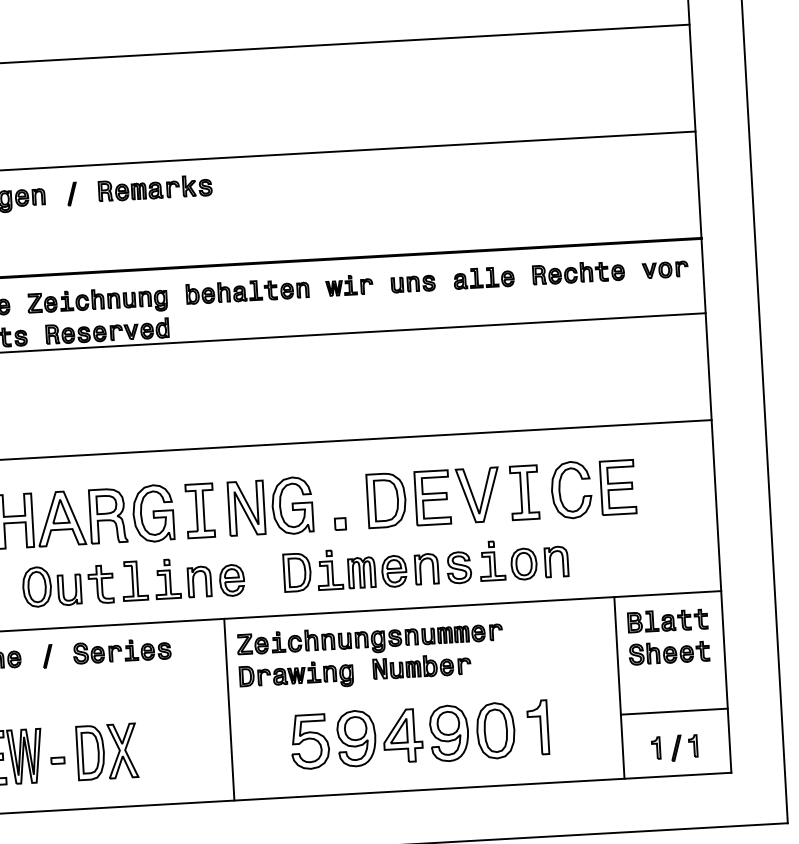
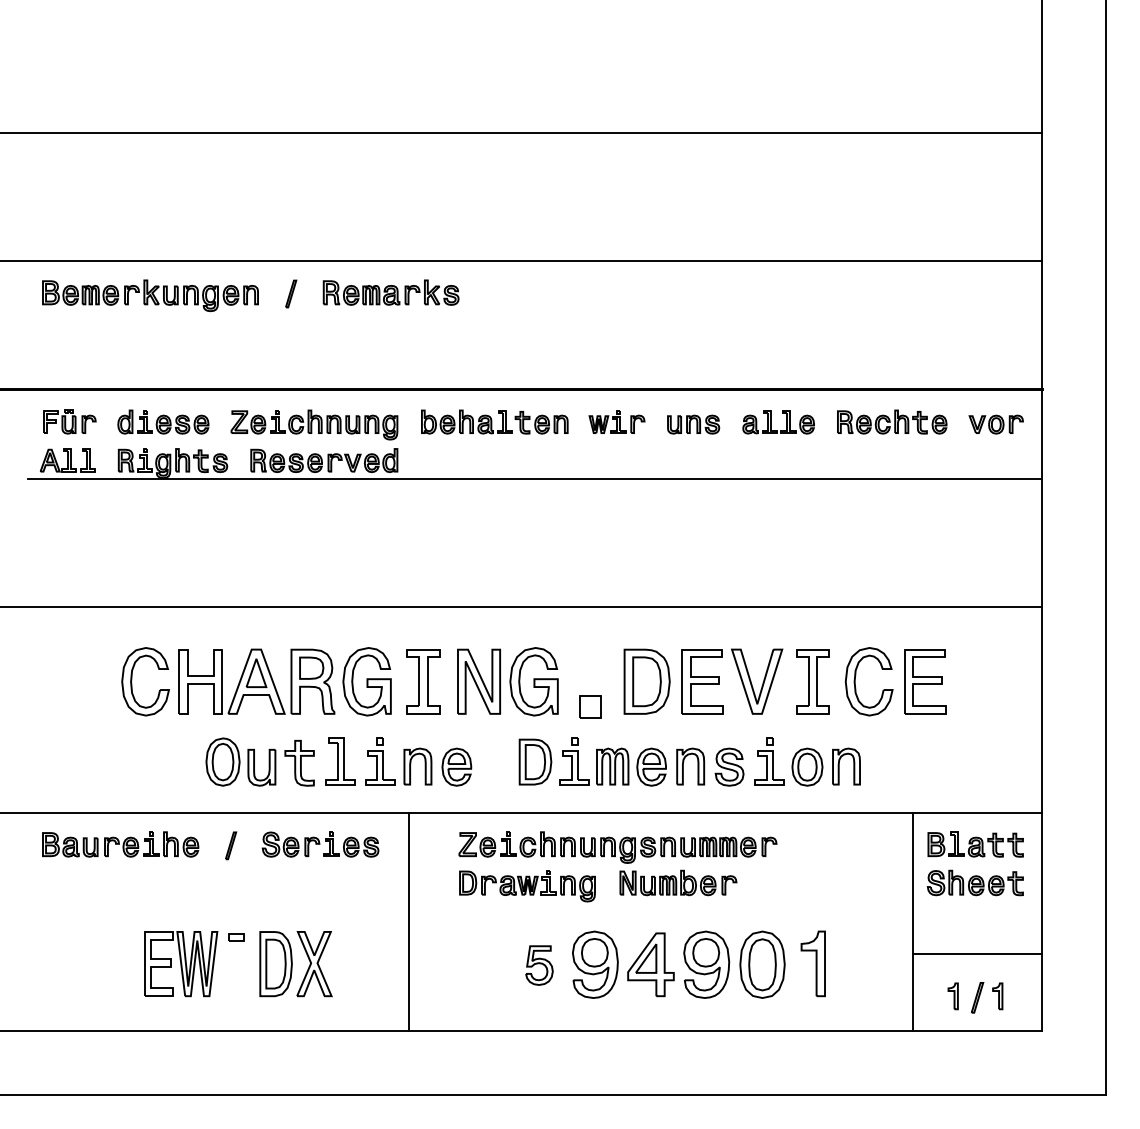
part: (340, 523) -> (590, 706), size x1.6
line: (228, 709) -> (408, 921), moved
part: (310, 741) -> (539, 965), size x0.6
part: (58, 760) -> (236, 937), moved

